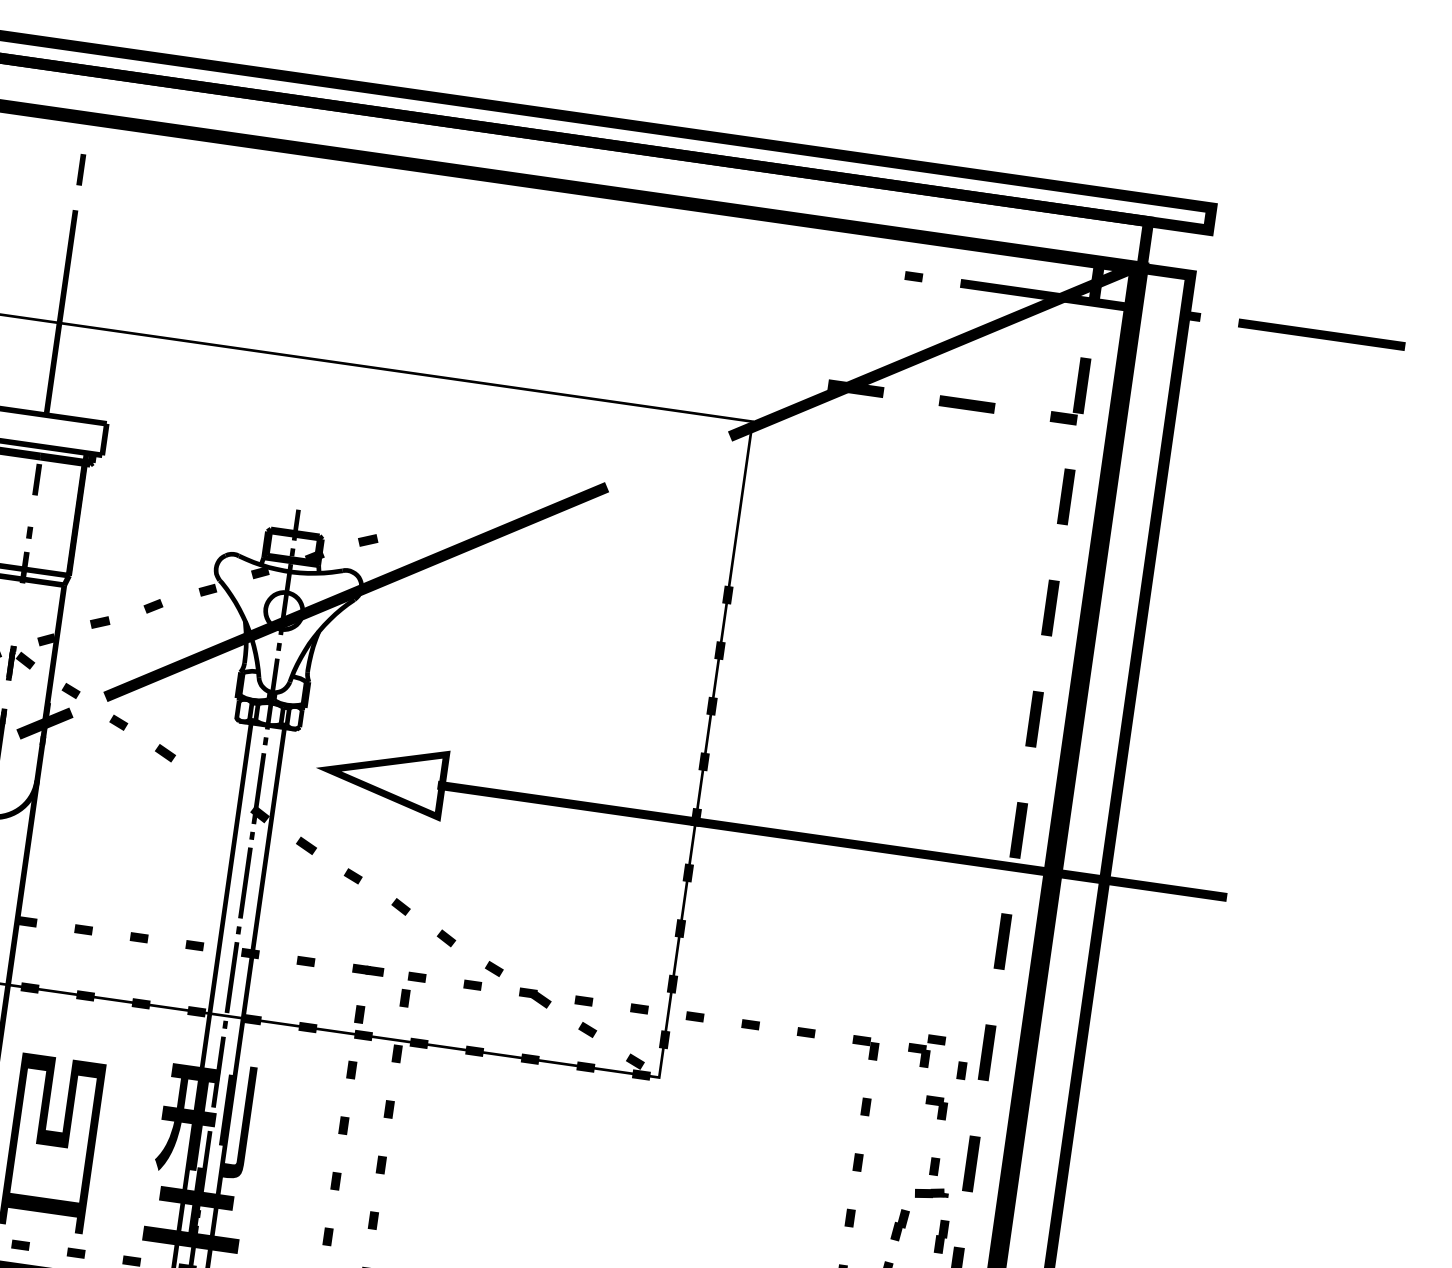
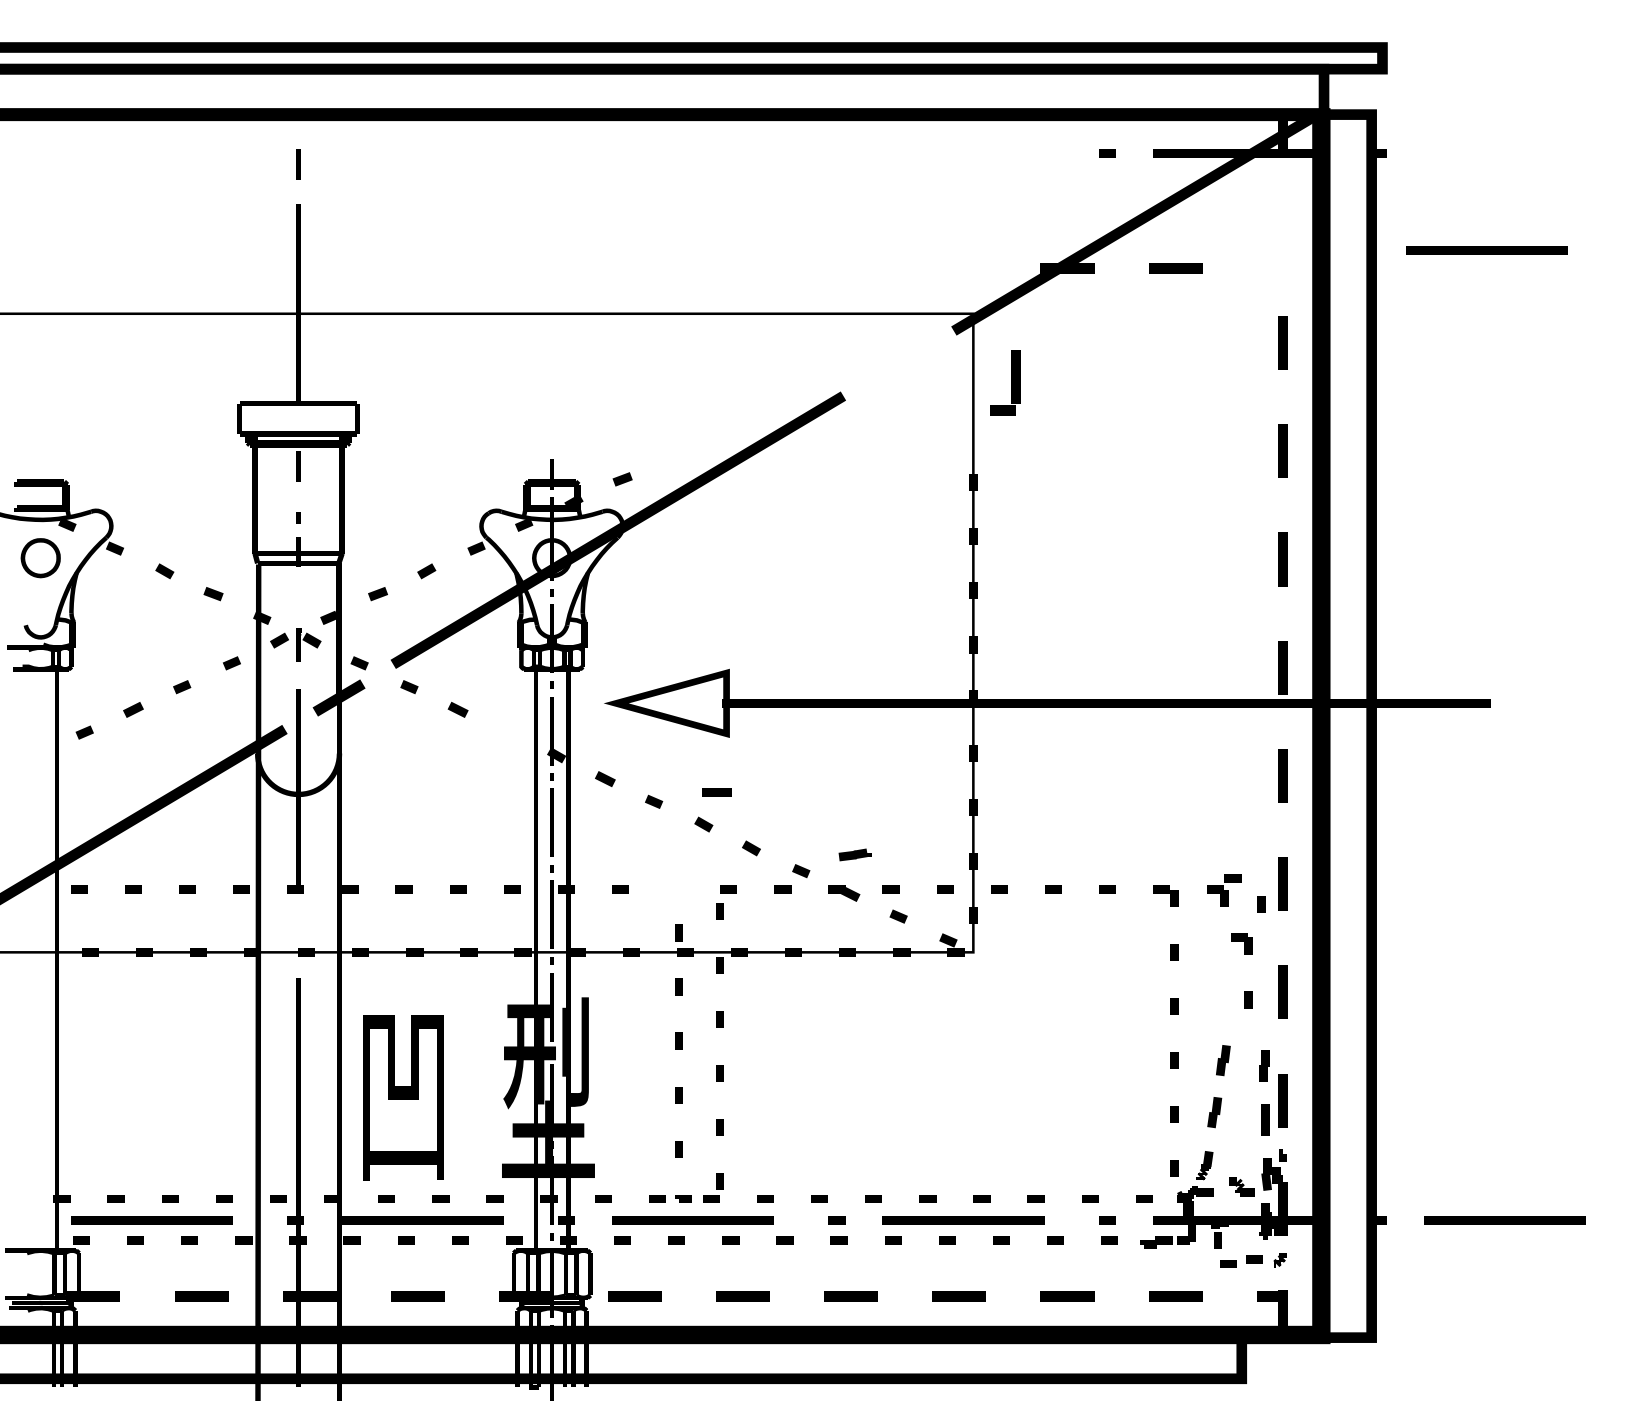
line: (1321, 334) -> (1486, 250), moved
part: (1070, 390) -> (1005, 382), moved
part: (367, 970) -> (716, 792), moved
part: (931, 1192) -> (854, 854), moved

